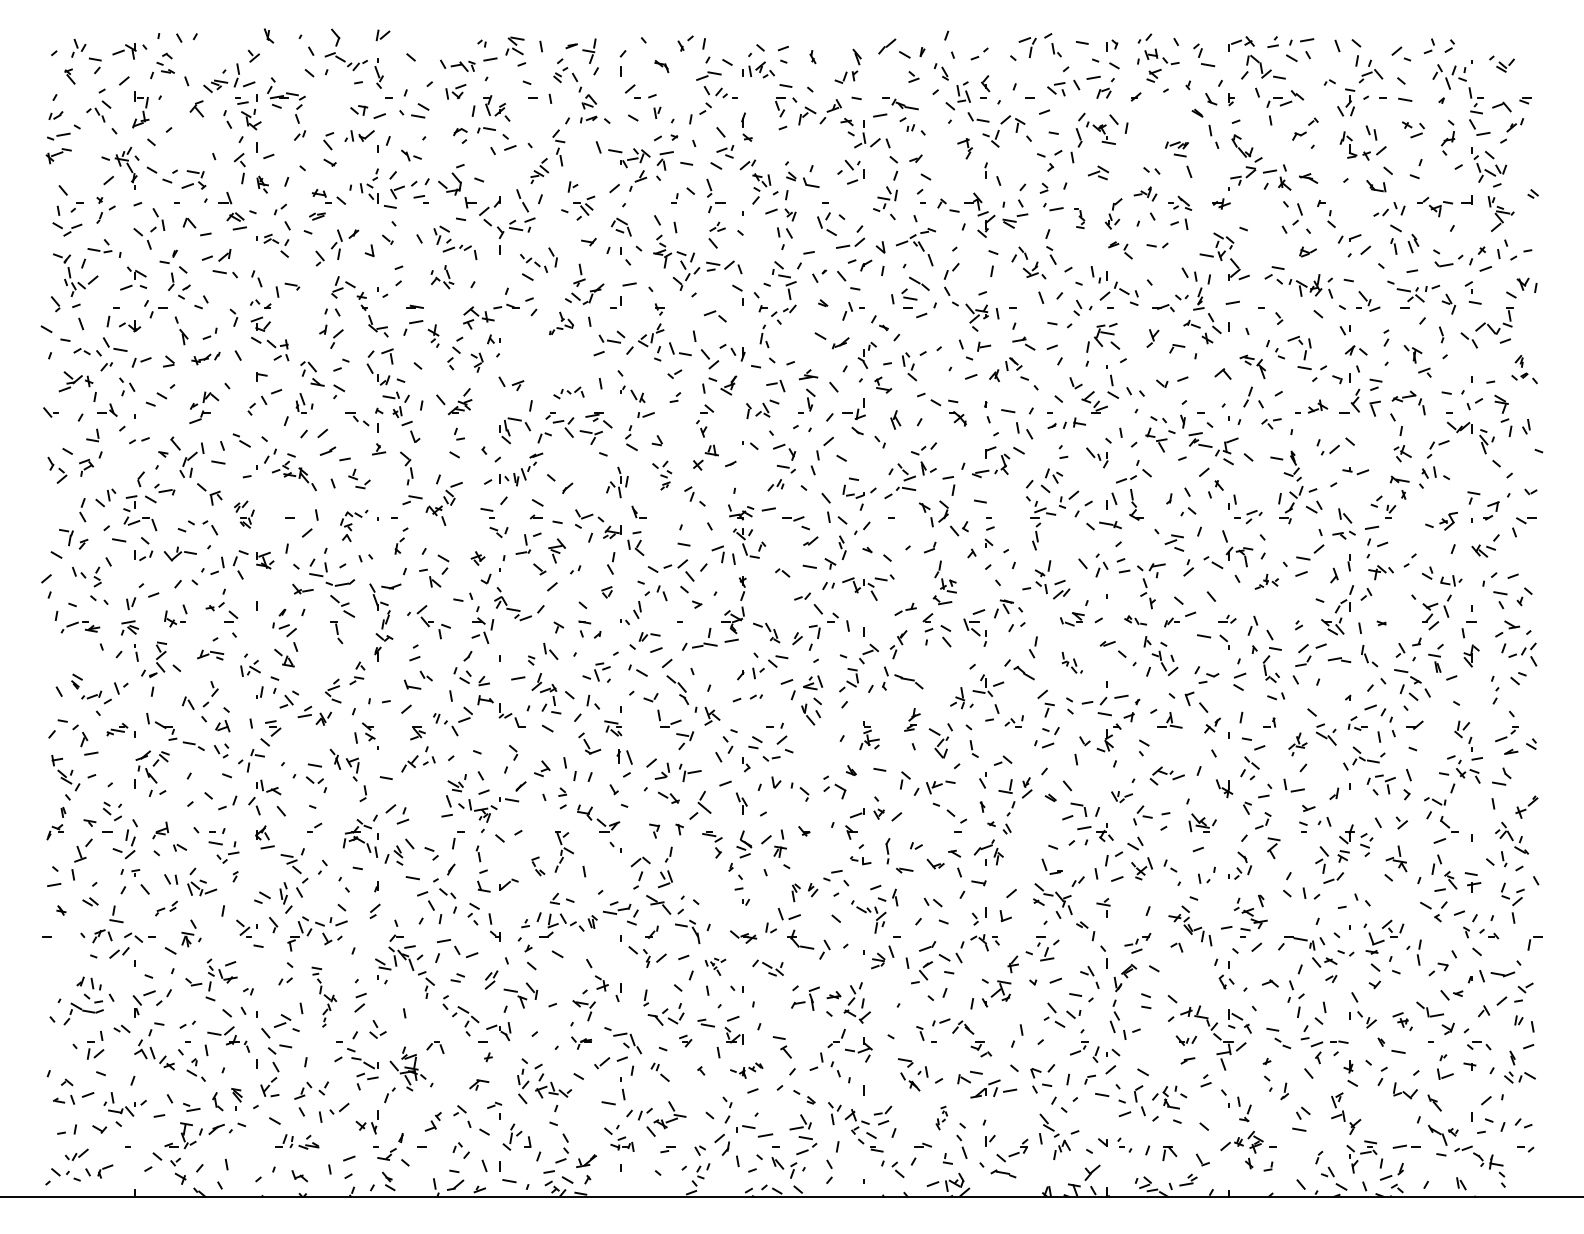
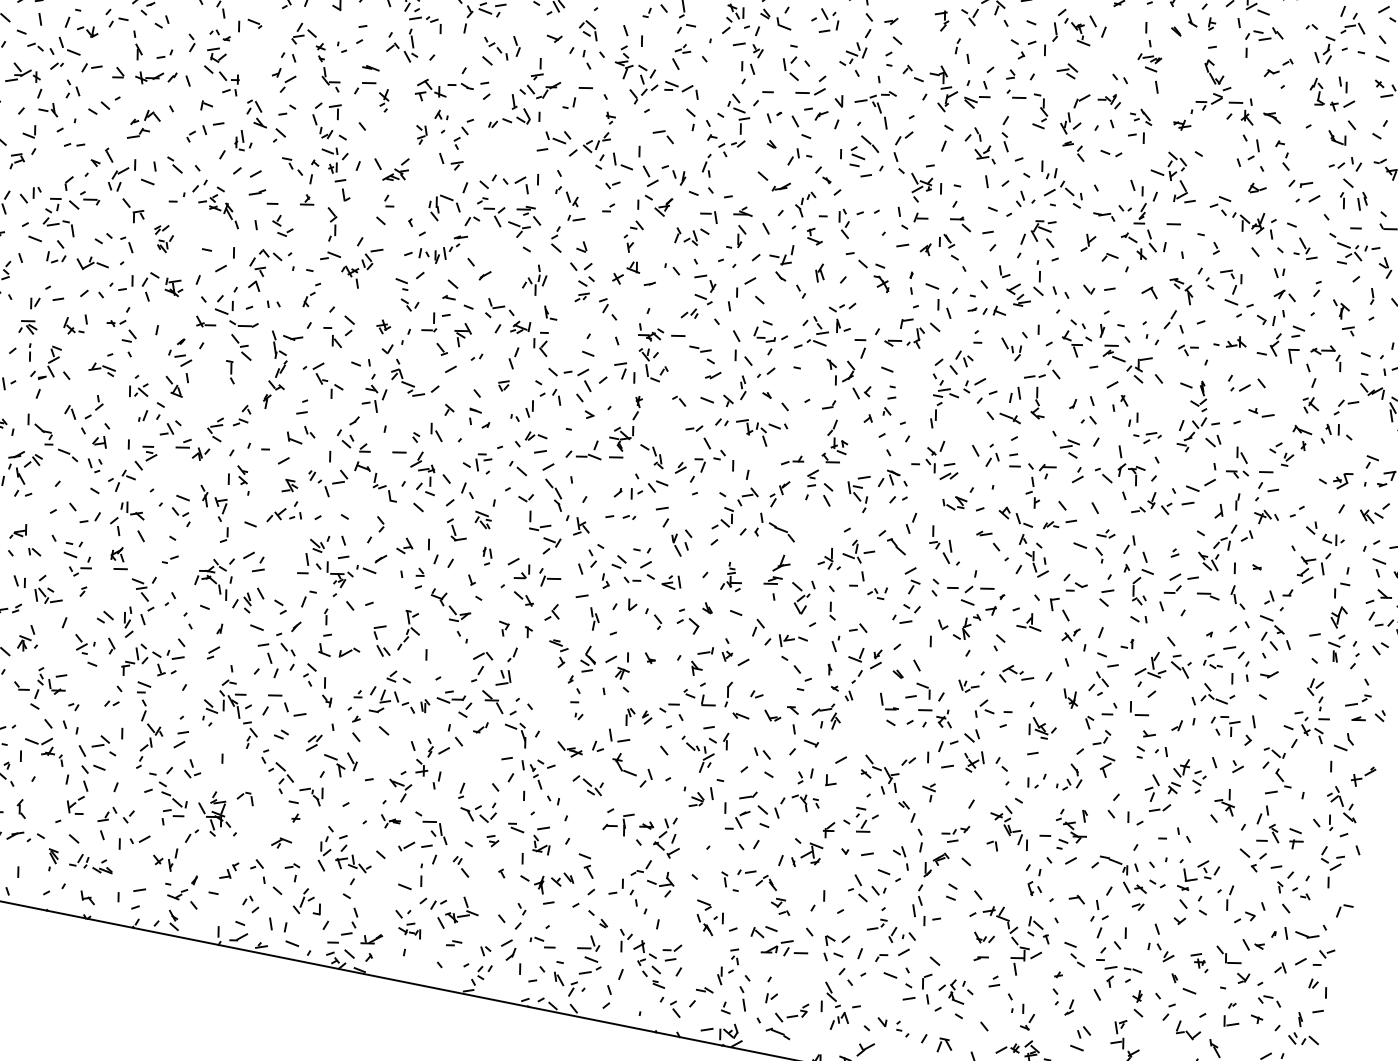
part: (1213, 136) -> (1148, 34), moved
part: (1113, 213) -> (1074, 113), size x1.43
part: (1079, 218) -> (1039, 111), size x1.67
part: (442, 276) -> (403, 43), size x1.43
part: (561, 323) -> (511, 112), size x1.67
part: (455, 353) -> (463, 133), moved
part: (205, 358) -> (155, 77), size x1.43
part: (568, 392) -> (504, 181), size x1.67
part: (661, 475) -> (579, 281), size x1.43
part: (353, 525) -> (267, 270), size x1.43
part: (1266, 581) -> (1152, 504), size x1.67
part: (1135, 620) -> (1016, 516), size x1.67
part: (1435, 657) -> (1334, 646), moved
part: (1072, 662) -> (946, 545), size x1.67
part: (813, 682) -> (672, 581), moved
part: (912, 719) -> (778, 570), size x1.43
part: (1297, 744) -> (1150, 670), size x1.67
part: (624, 763) -> (487, 556), size x0.62
part: (700, 805) -> (553, 612), size x0.62
part: (860, 860) -> (699, 698), size x1.67
part: (538, 866) -> (382, 640), size x1.67
part: (1051, 866) -> (888, 702), moved
part: (654, 958) -> (437, 749), moved
part: (715, 966) -> (536, 773), size x1.67
part: (324, 997) -> (146, 727), size x1.43
part: (746, 1070) -> (546, 881), size x1.67
part: (236, 1099) -> (52, 860), moved
part: (941, 1117) -> (728, 966), size x1.67
part: (755, 1131) -> (543, 943), size x0.71

